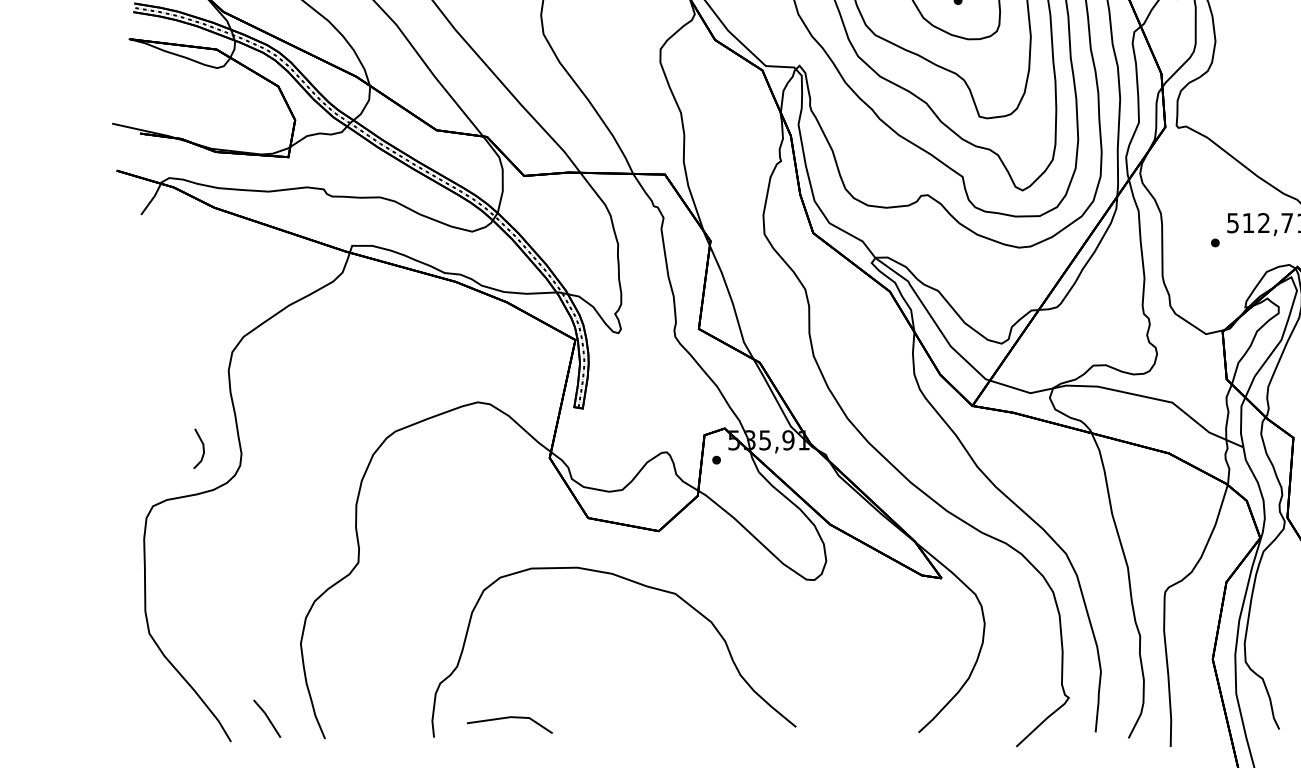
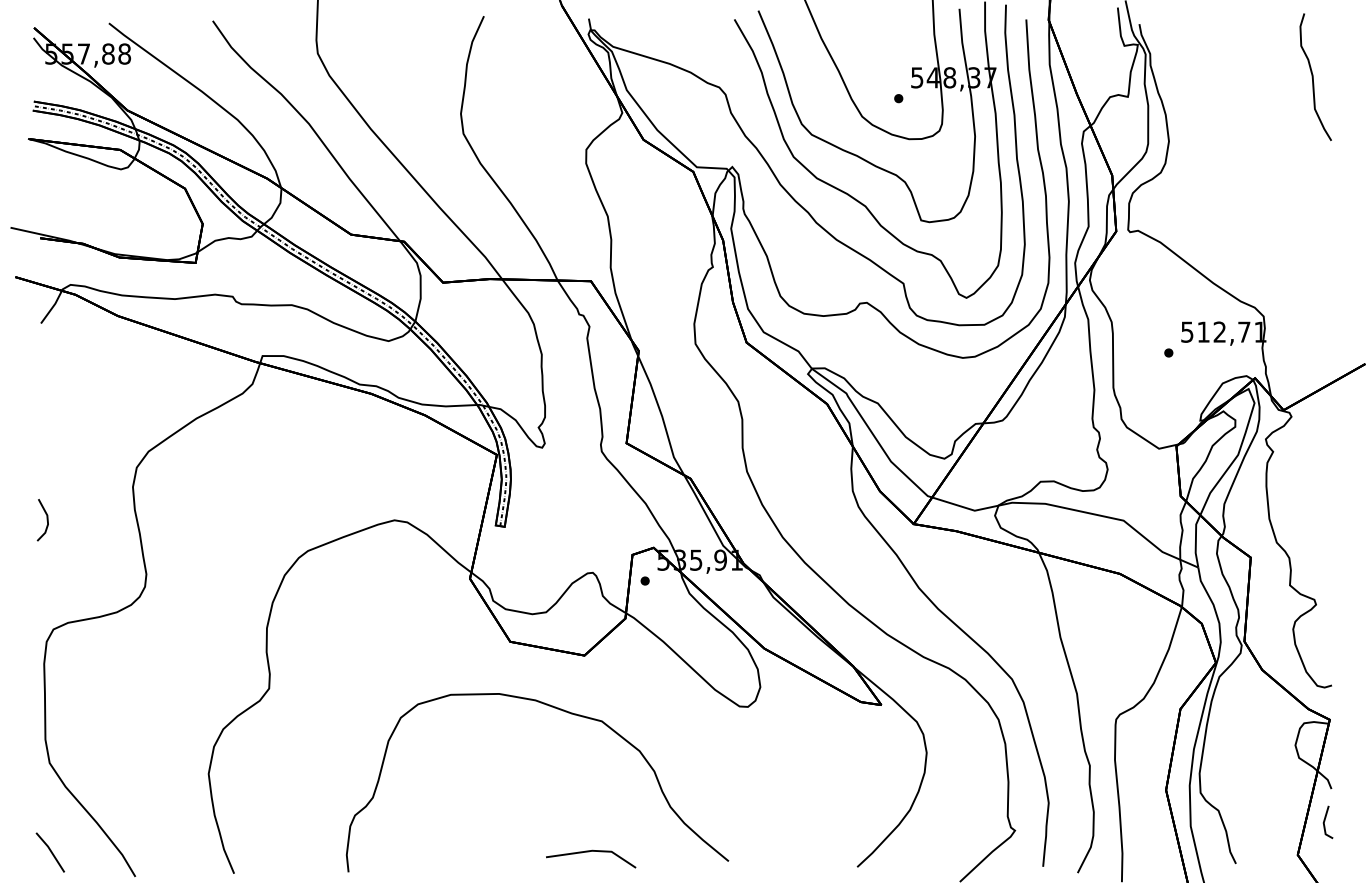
line: (202, 449) -> (46, 520), moved
line: (267, 718) -> (50, 852), moved
line: (508, 718) -> (589, 852), moved

